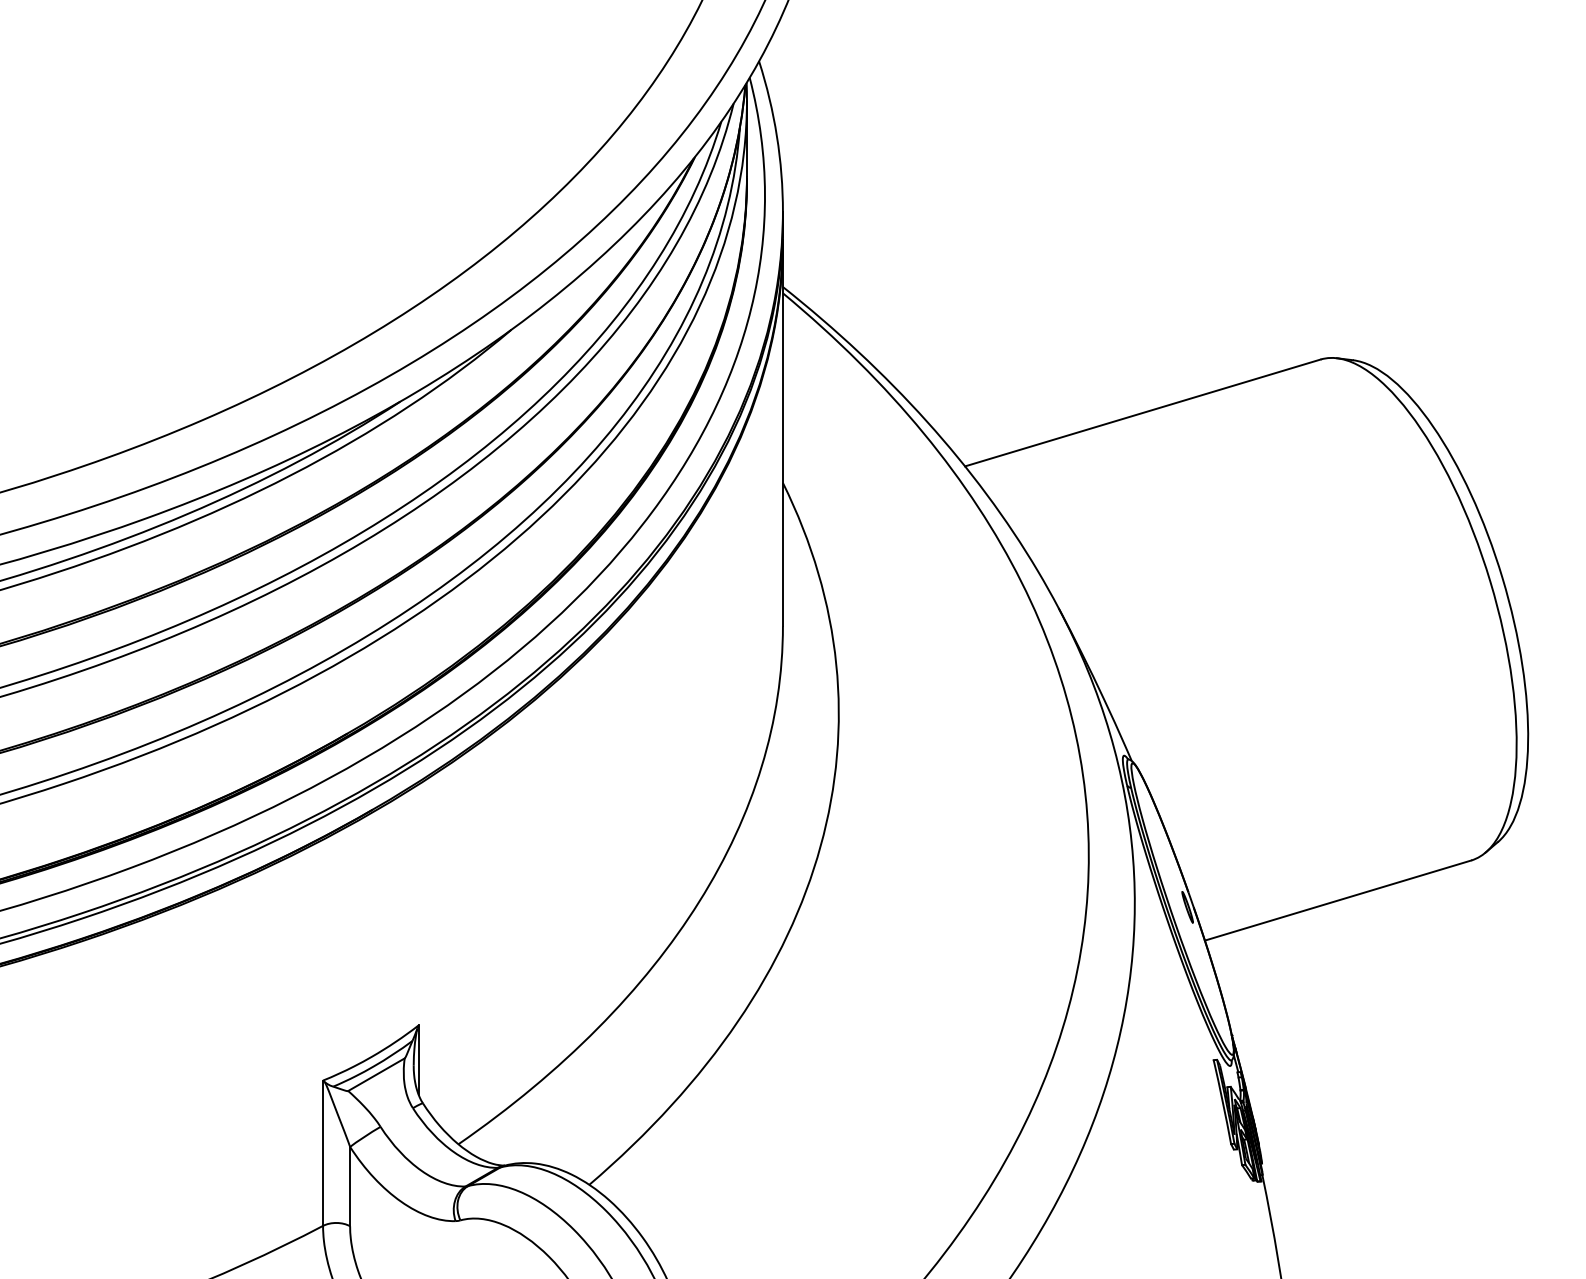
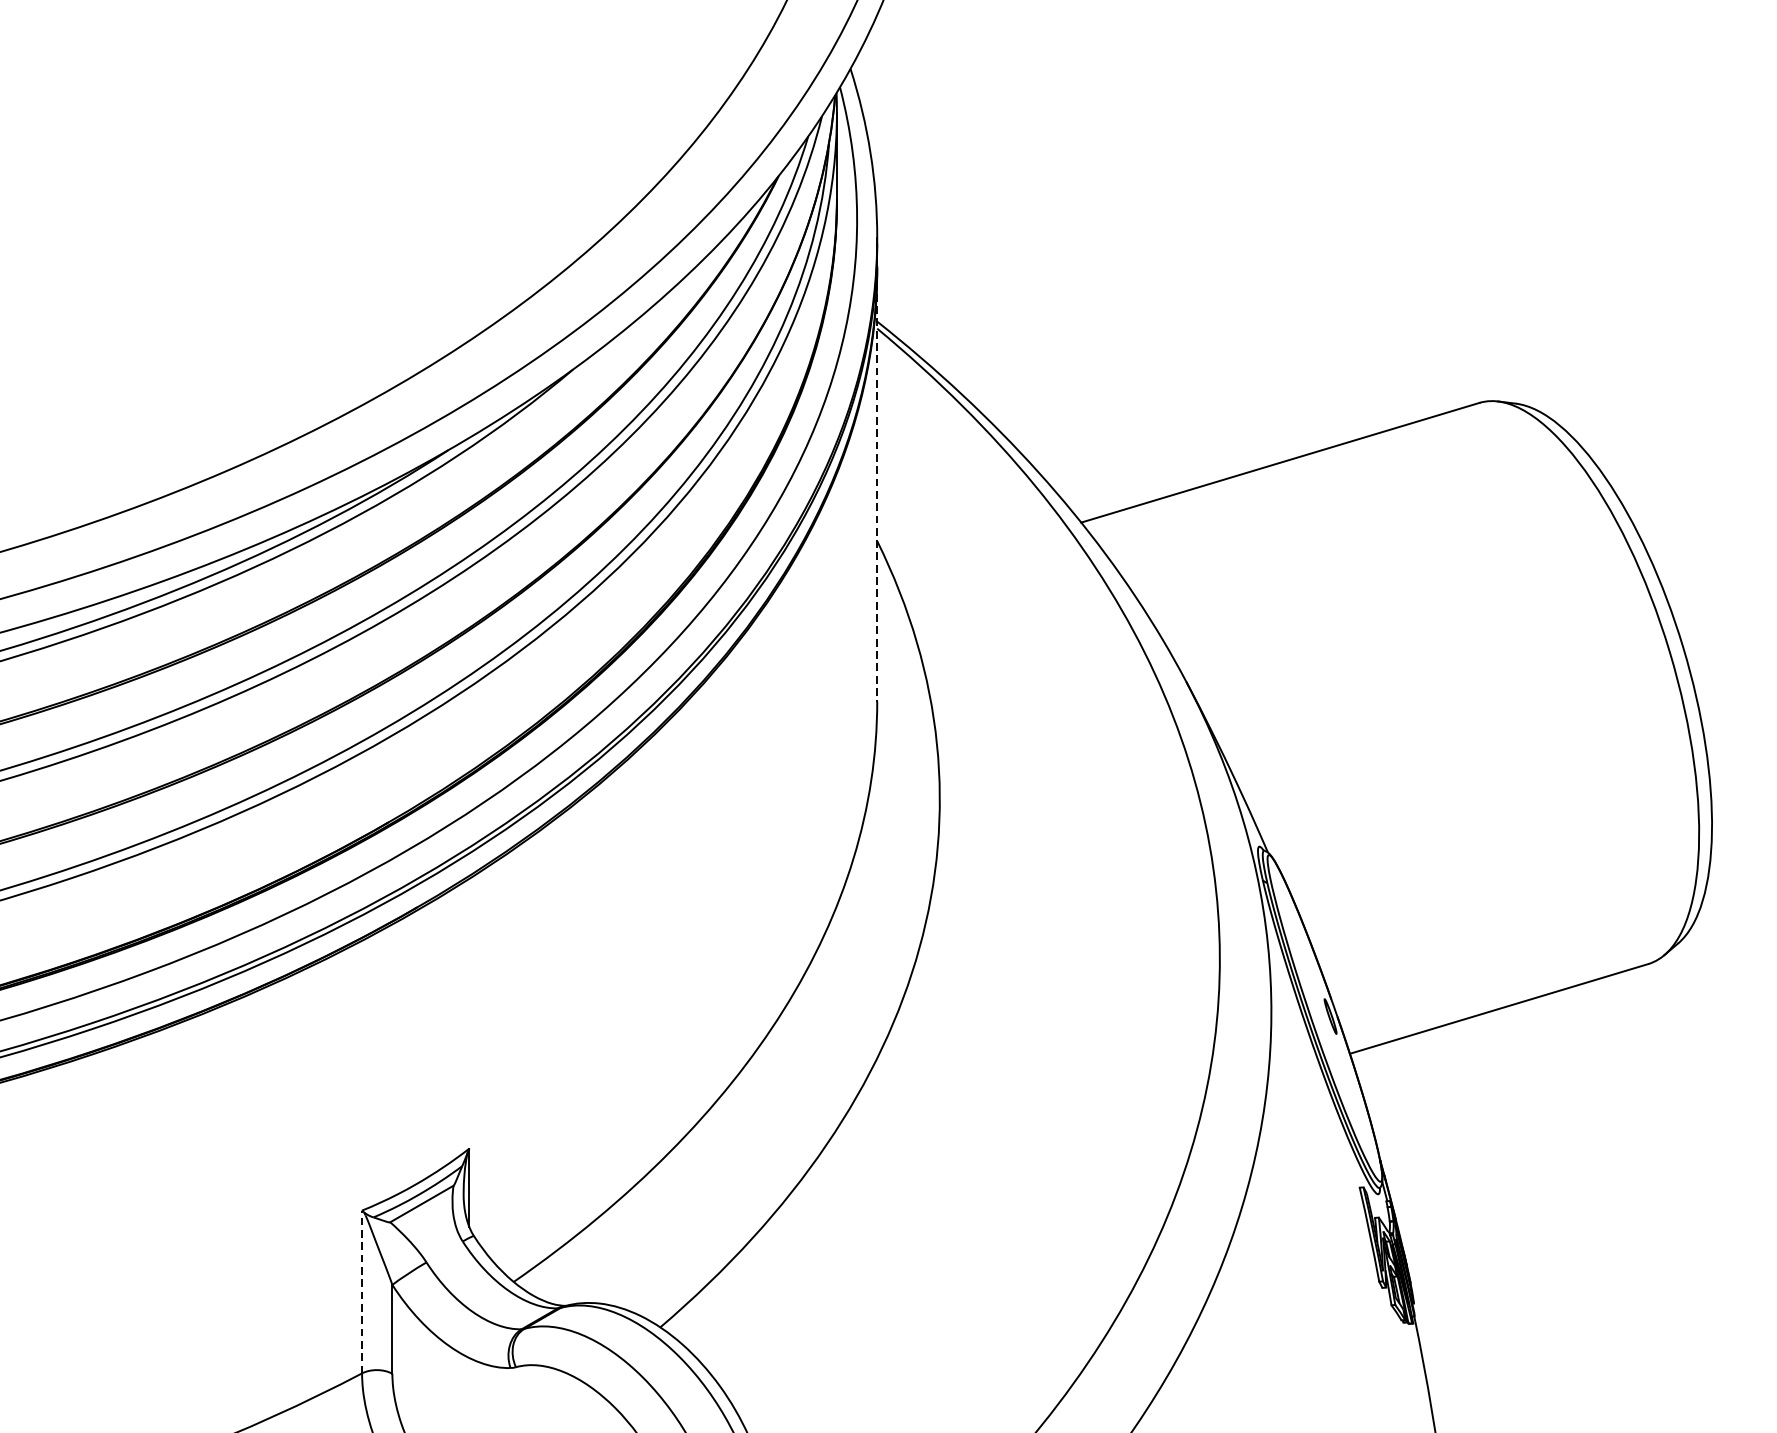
line: (782, 433) -> (876, 485), solid -> dashed
line: (323, 1153) -> (362, 1292), solid -> dashed

